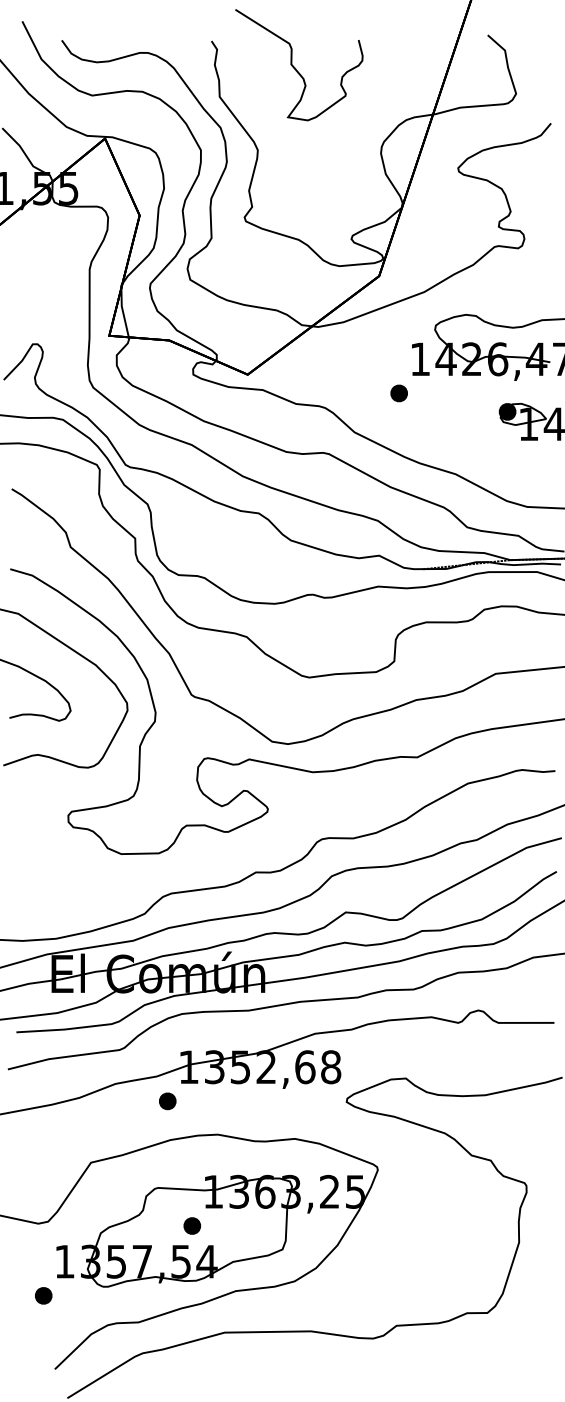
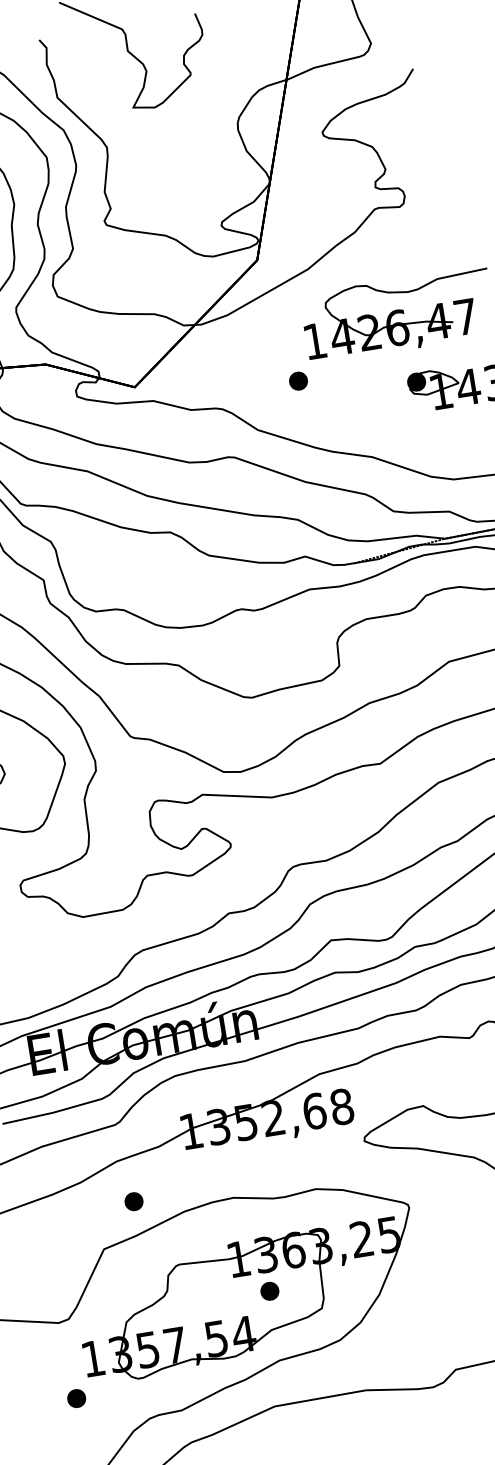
part: (167, 1101) -> (133, 1201), moved
part: (191, 1225) -> (268, 1290), moved

